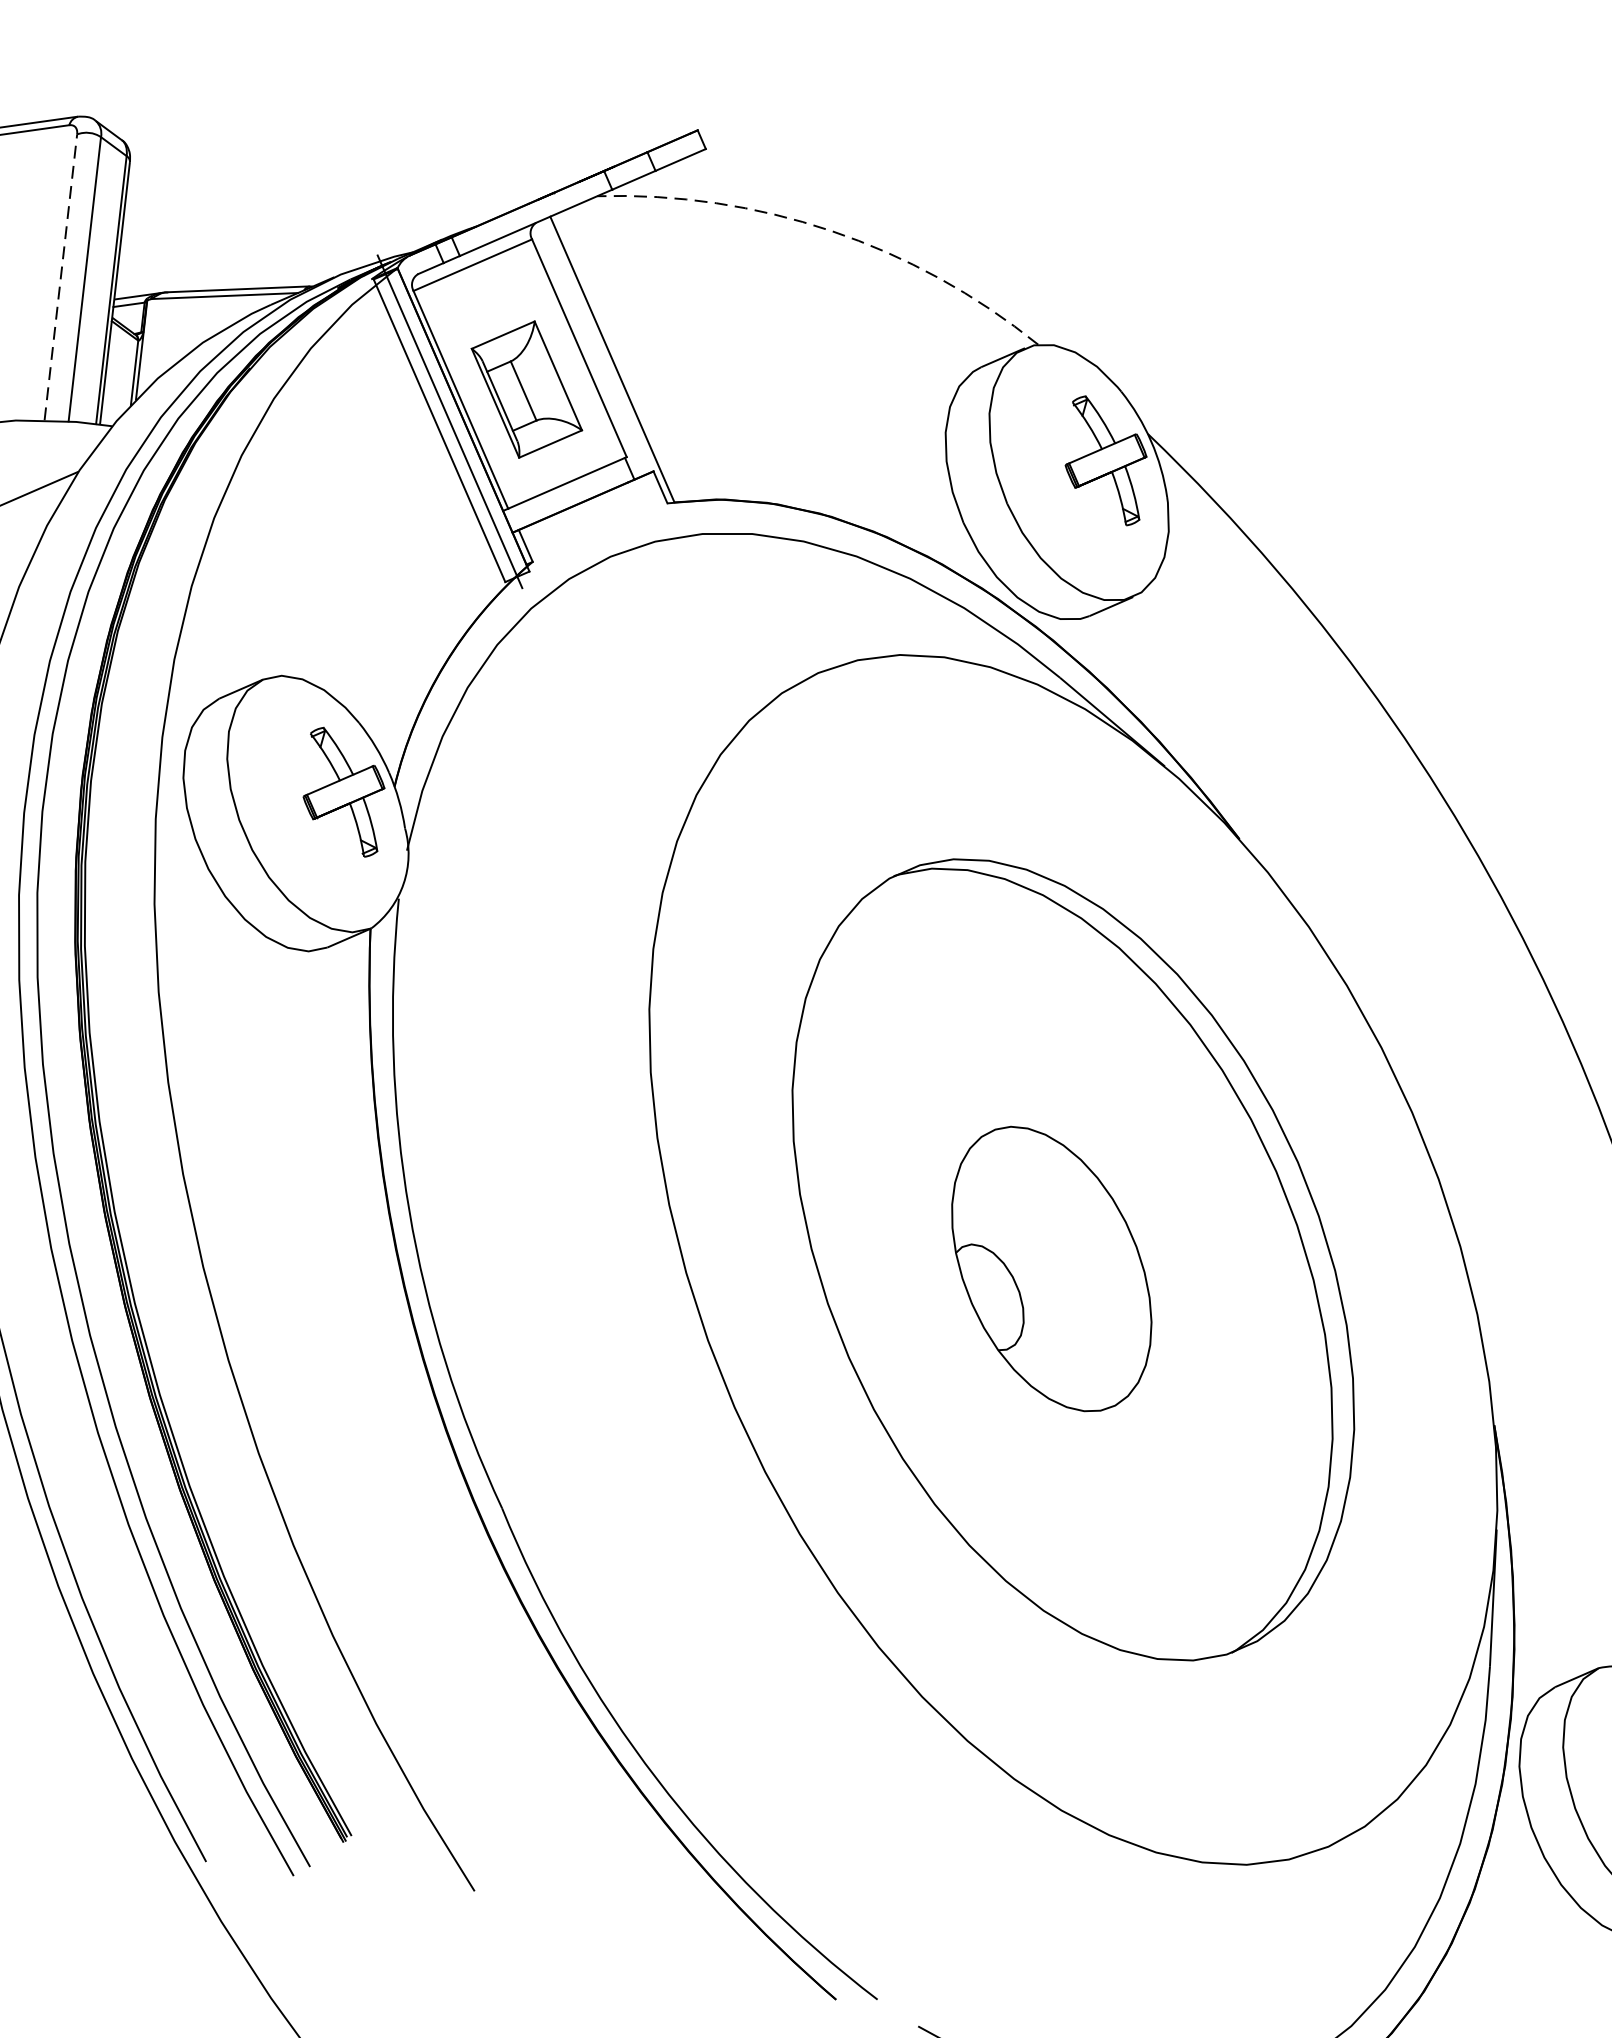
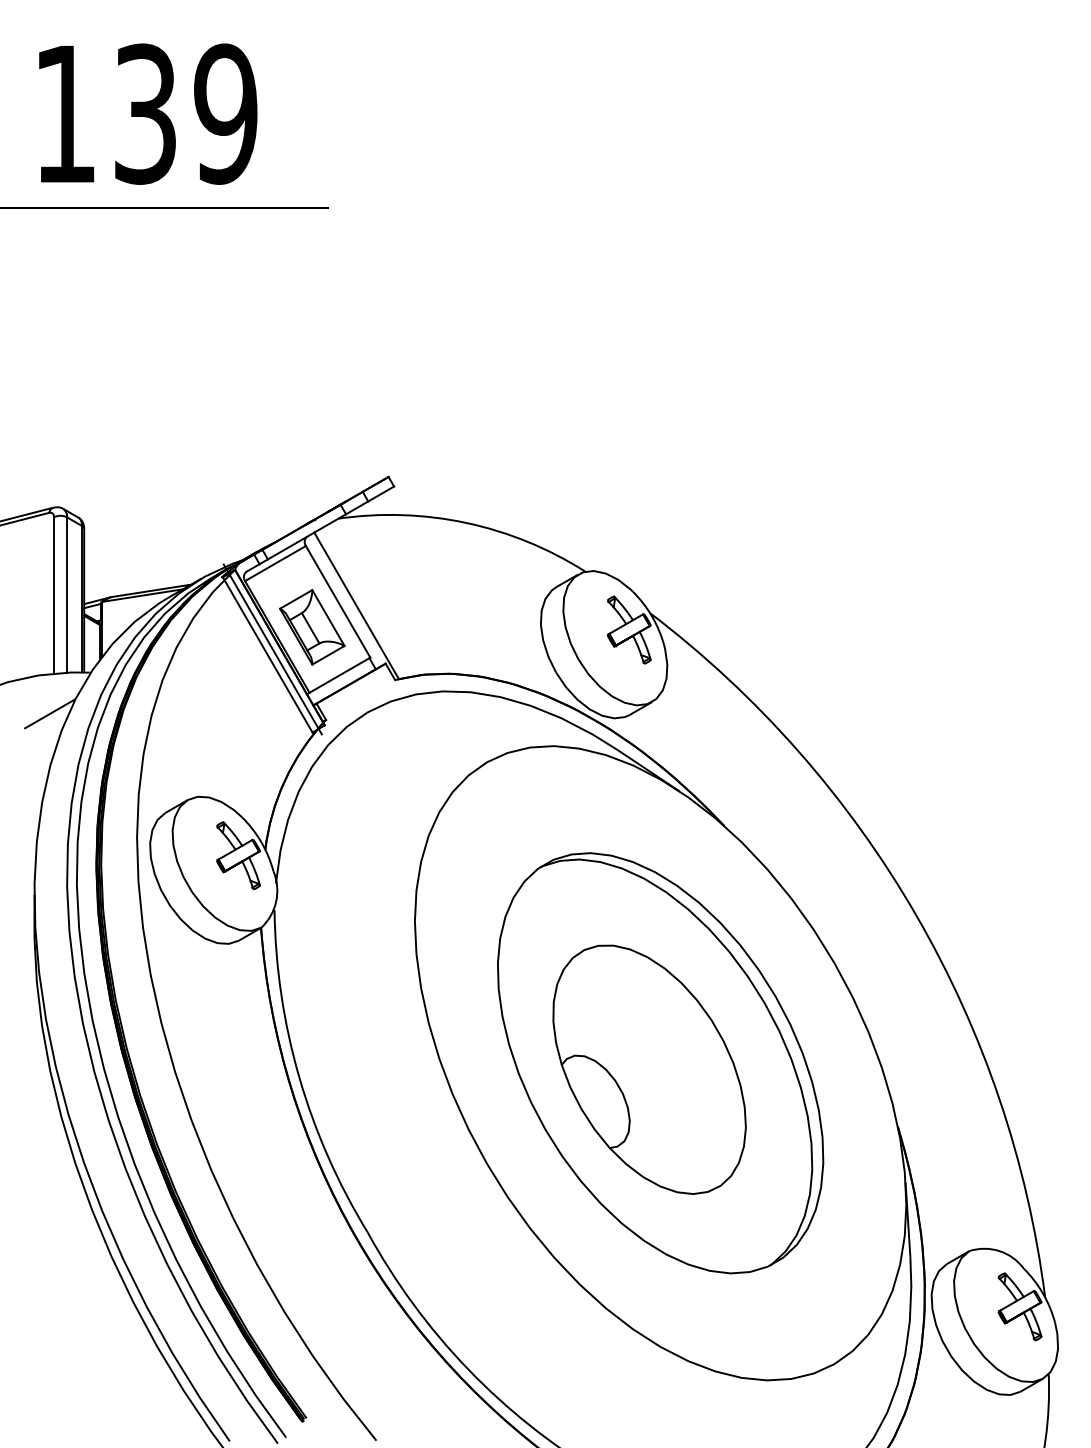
arc: (830, 231) -> (466, 523), dashed -> solid
line: (61, 275) -> (54, 594), dashed -> solid
part: (1051, 1268) -> (649, 1069), size x1.67

